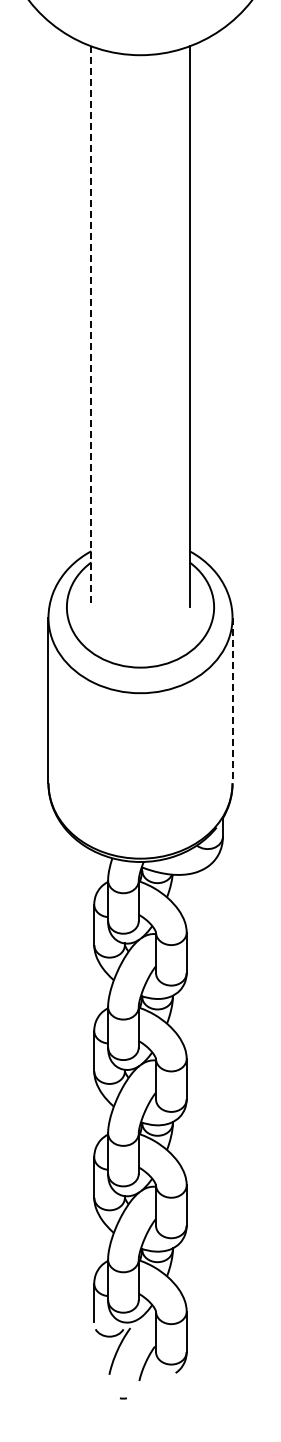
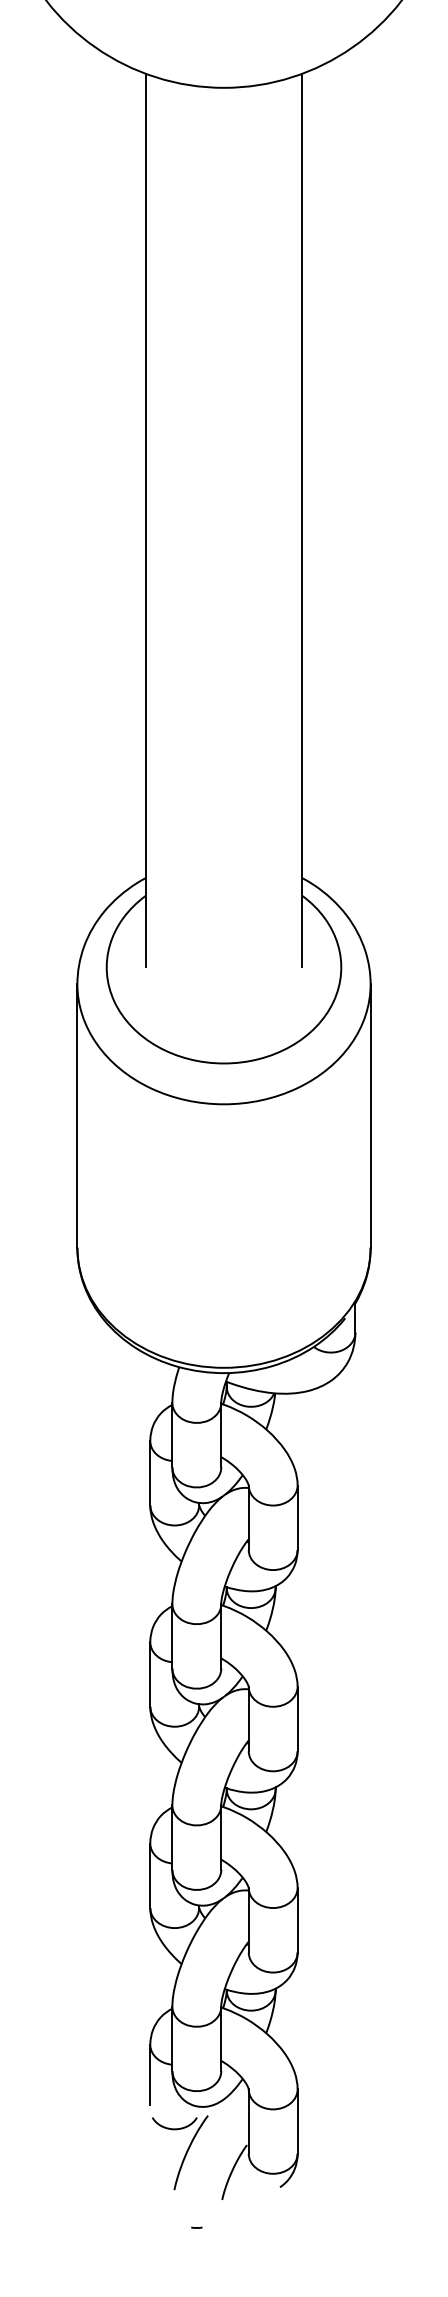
line: (91, 327) -> (145, 521), dashed -> solid
line: (232, 700) -> (370, 1115), dashed -> solid

